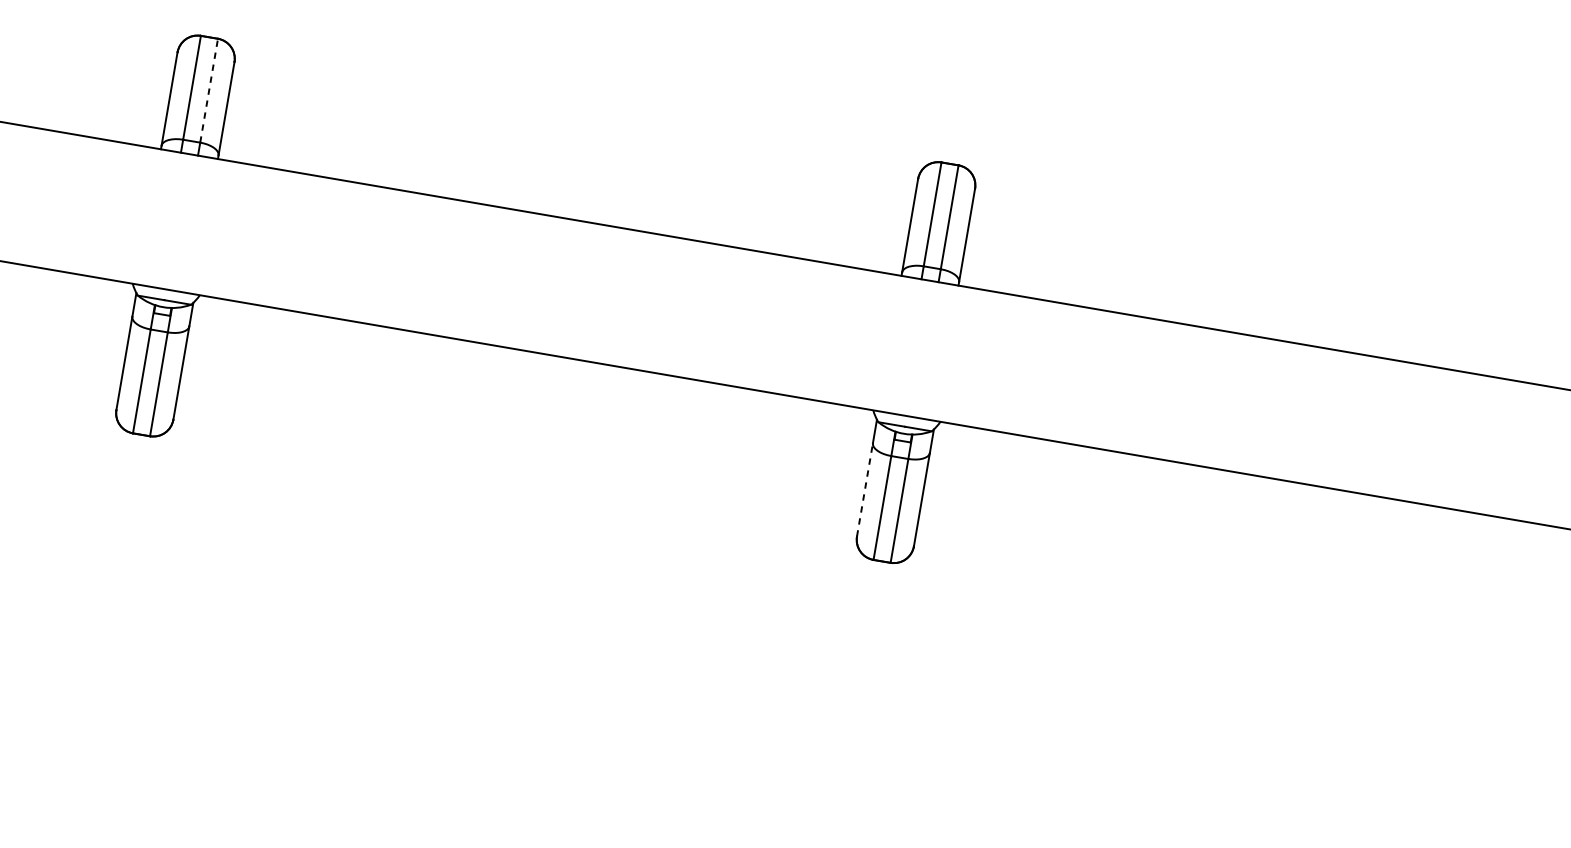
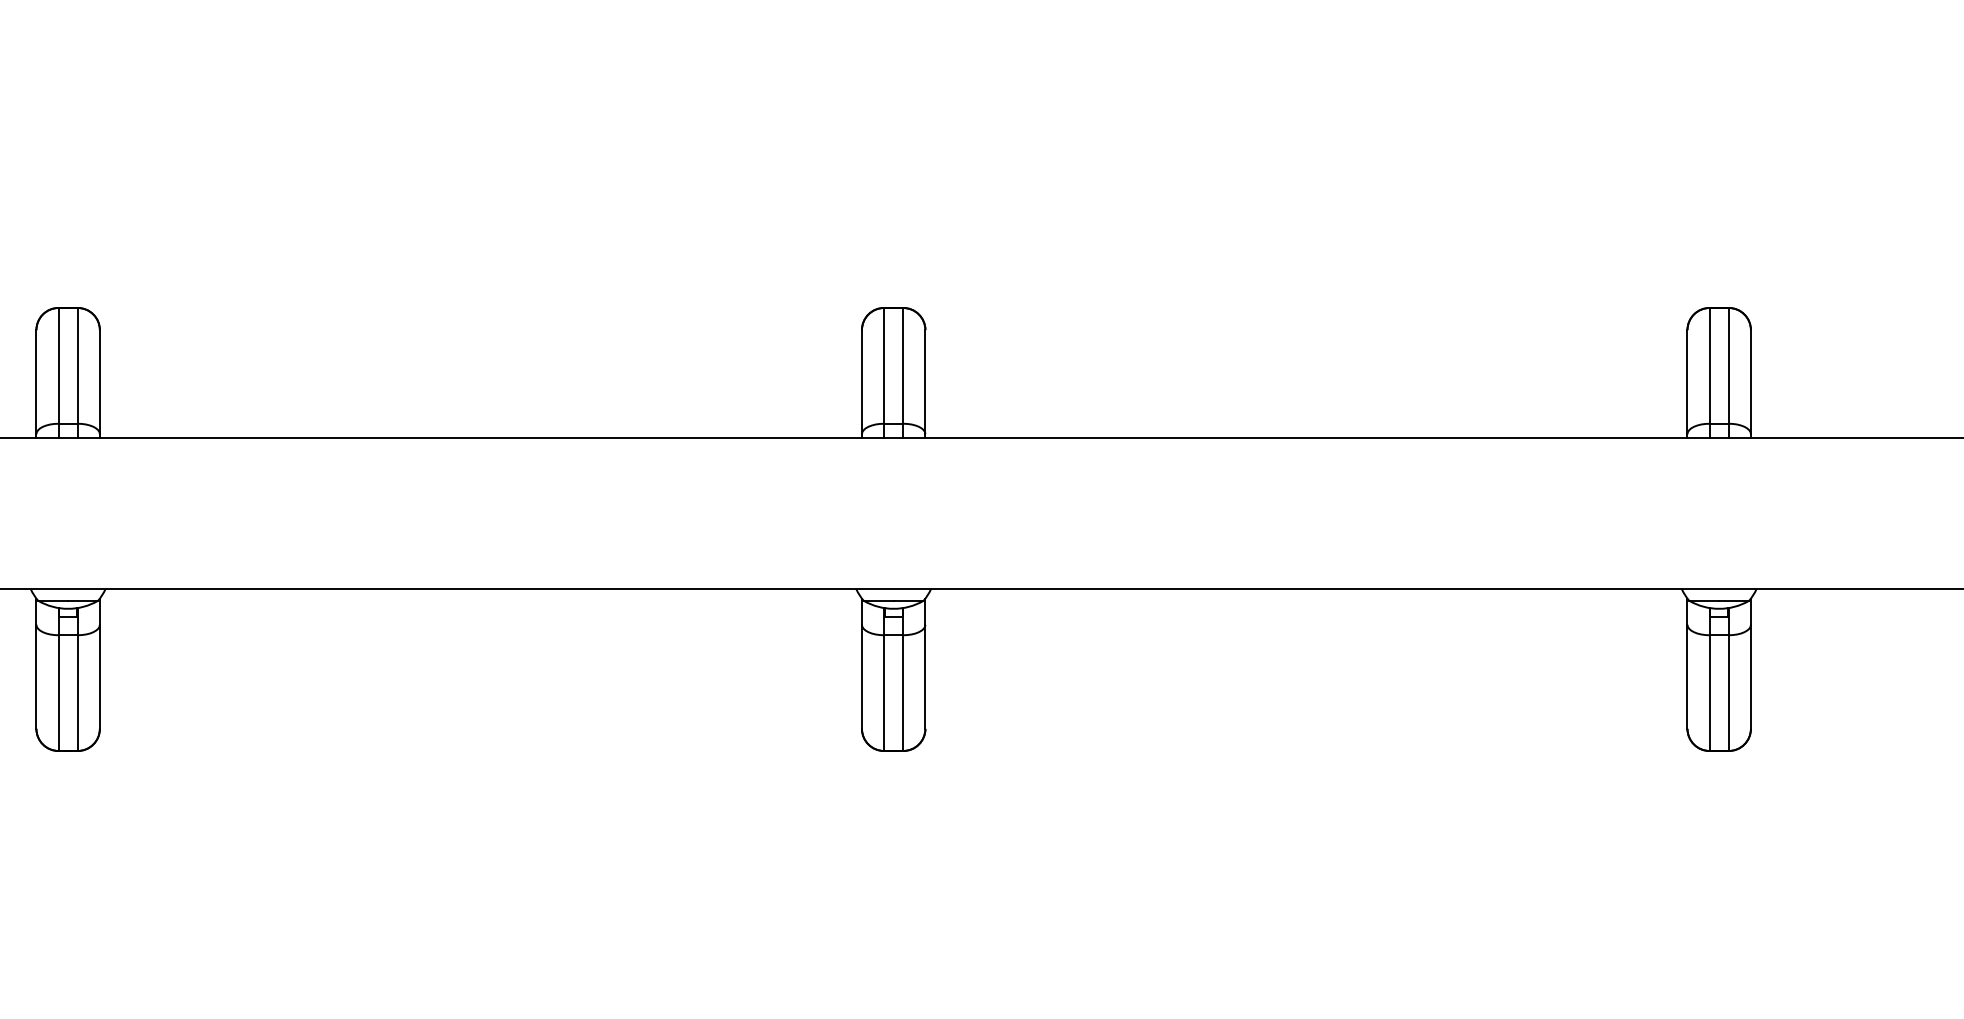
line: (209, 90) -> (77, 365), dashed -> solid
line: (864, 489) -> (861, 676), dashed -> solid

